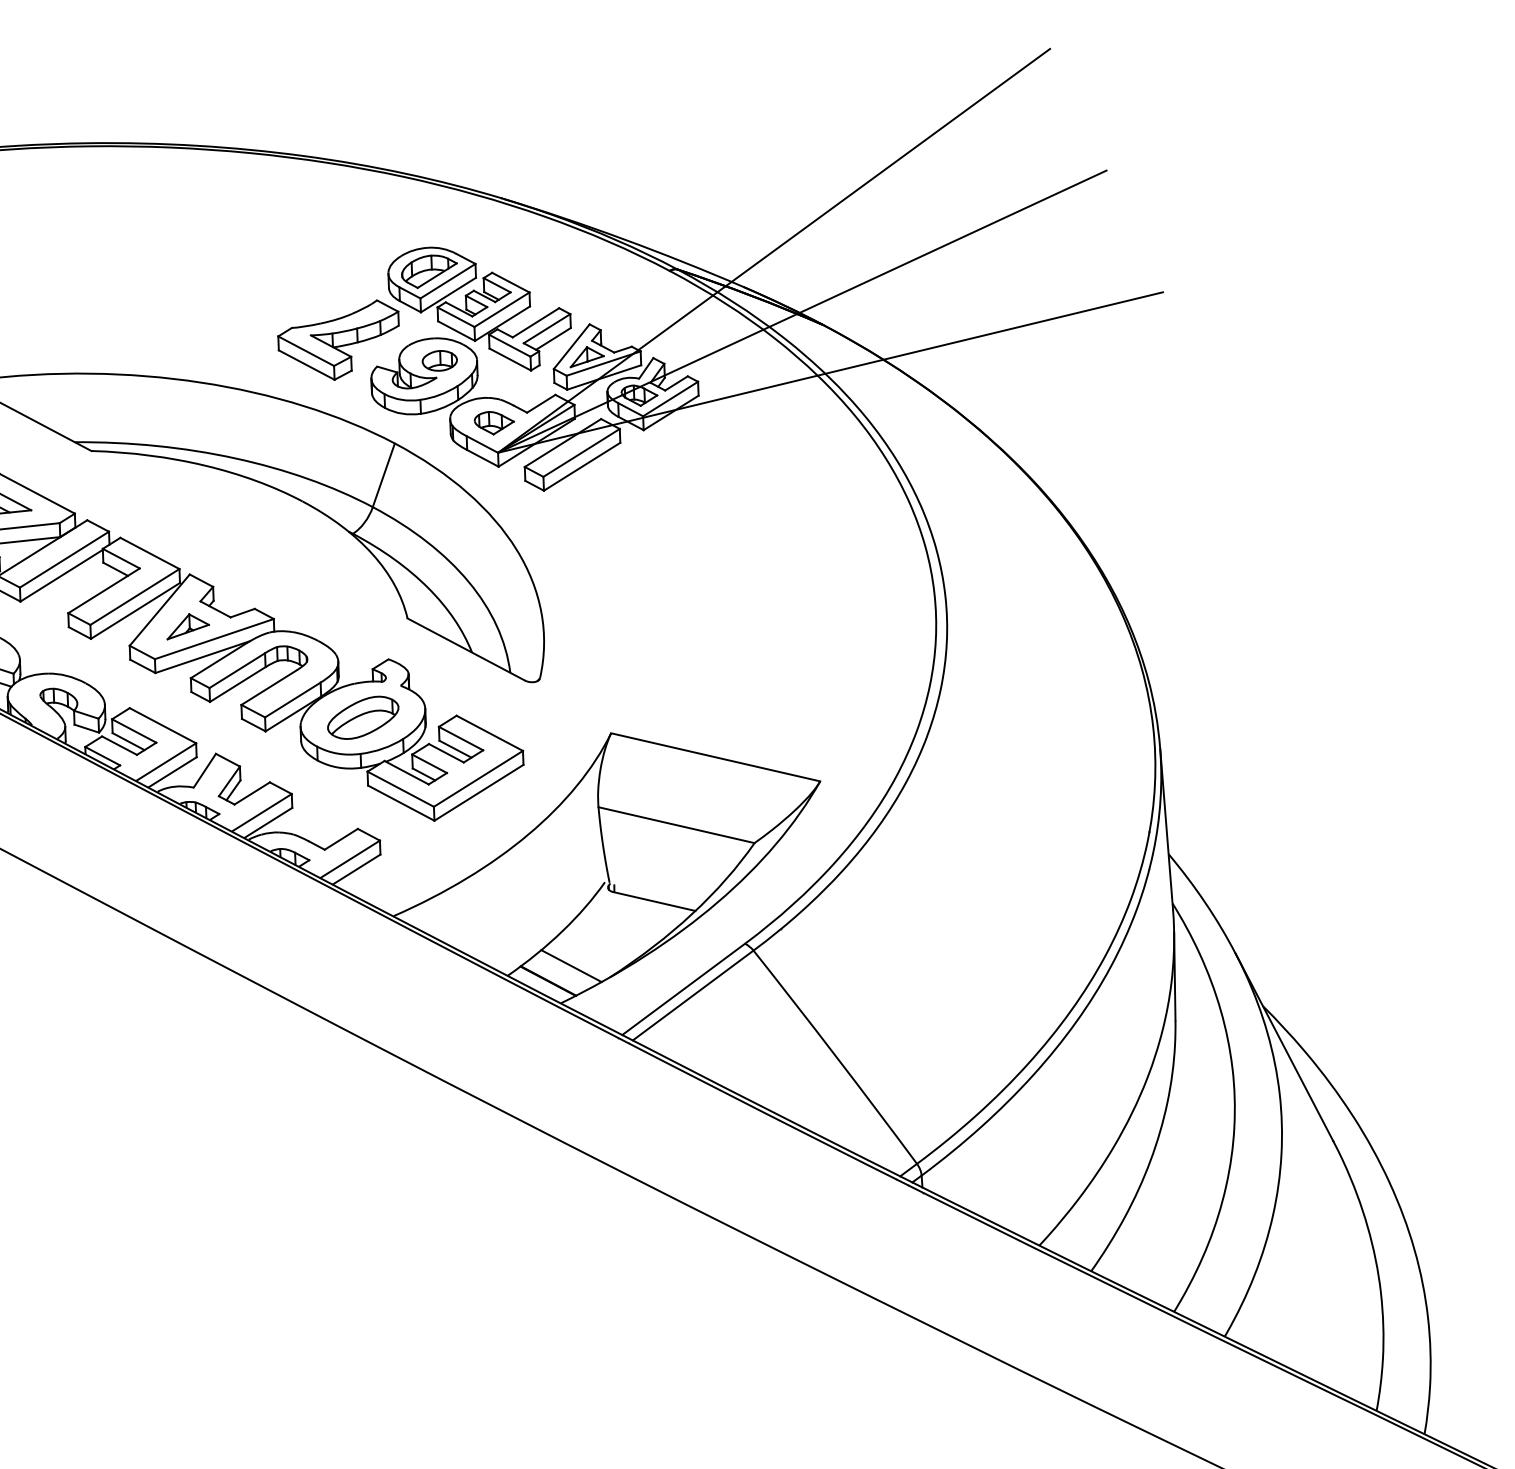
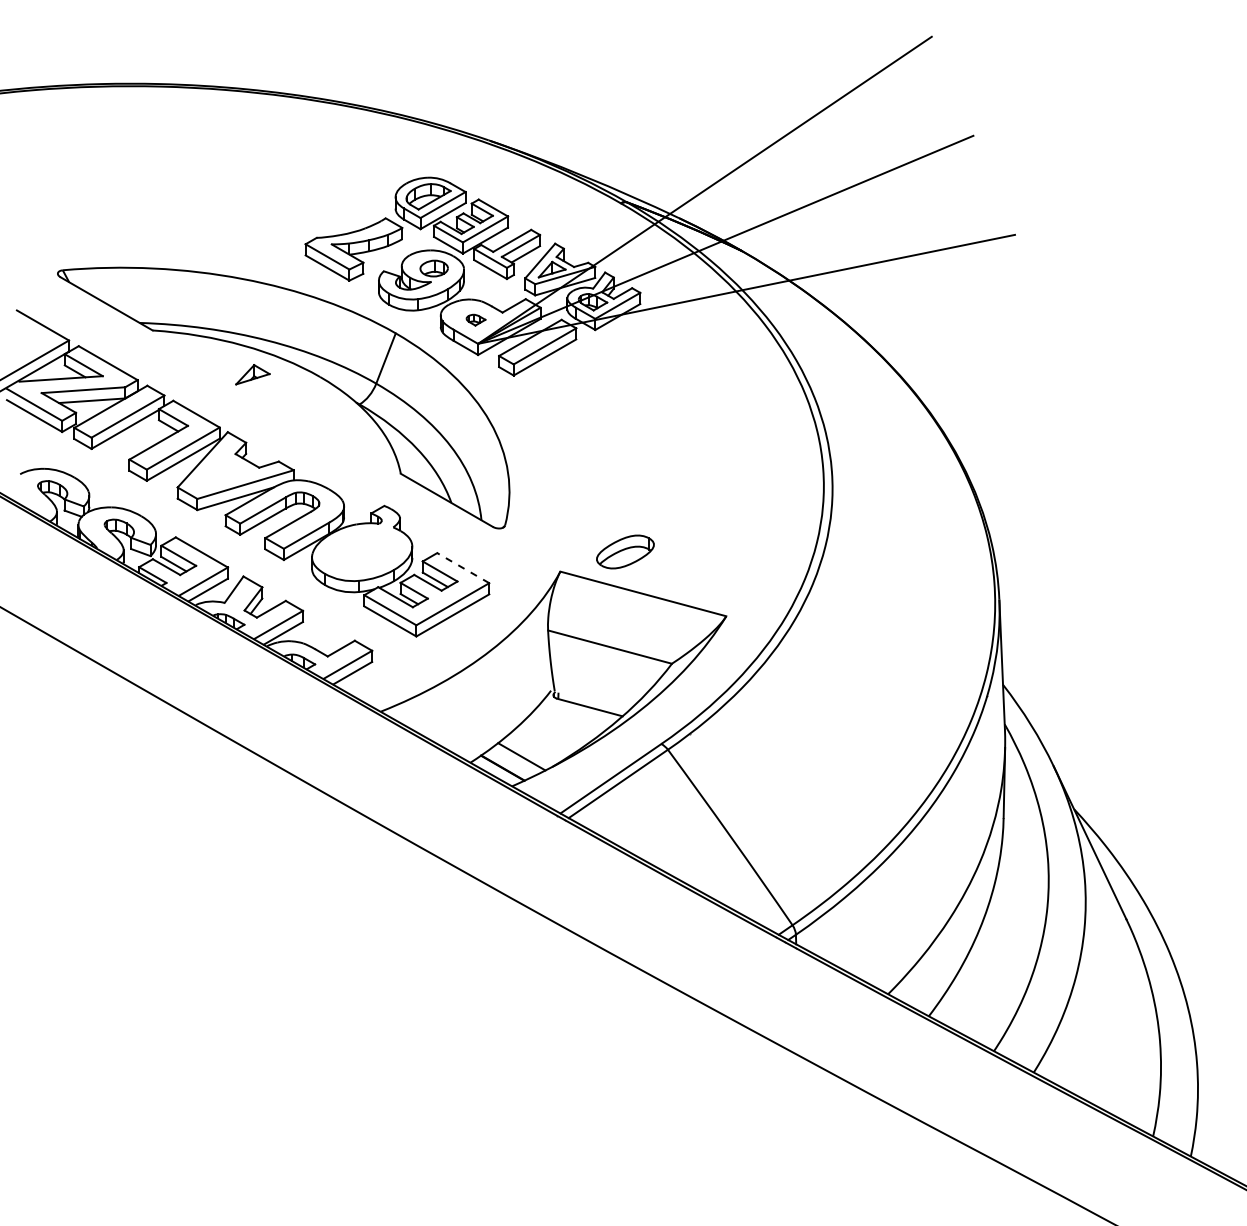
part: (493, 423) -> (475, 320), size x0.6
part: (187, 626) -> (252, 374), moved
part: (363, 717) -> (625, 551), moved
line: (488, 732) -> (462, 567), solid -> dashed

